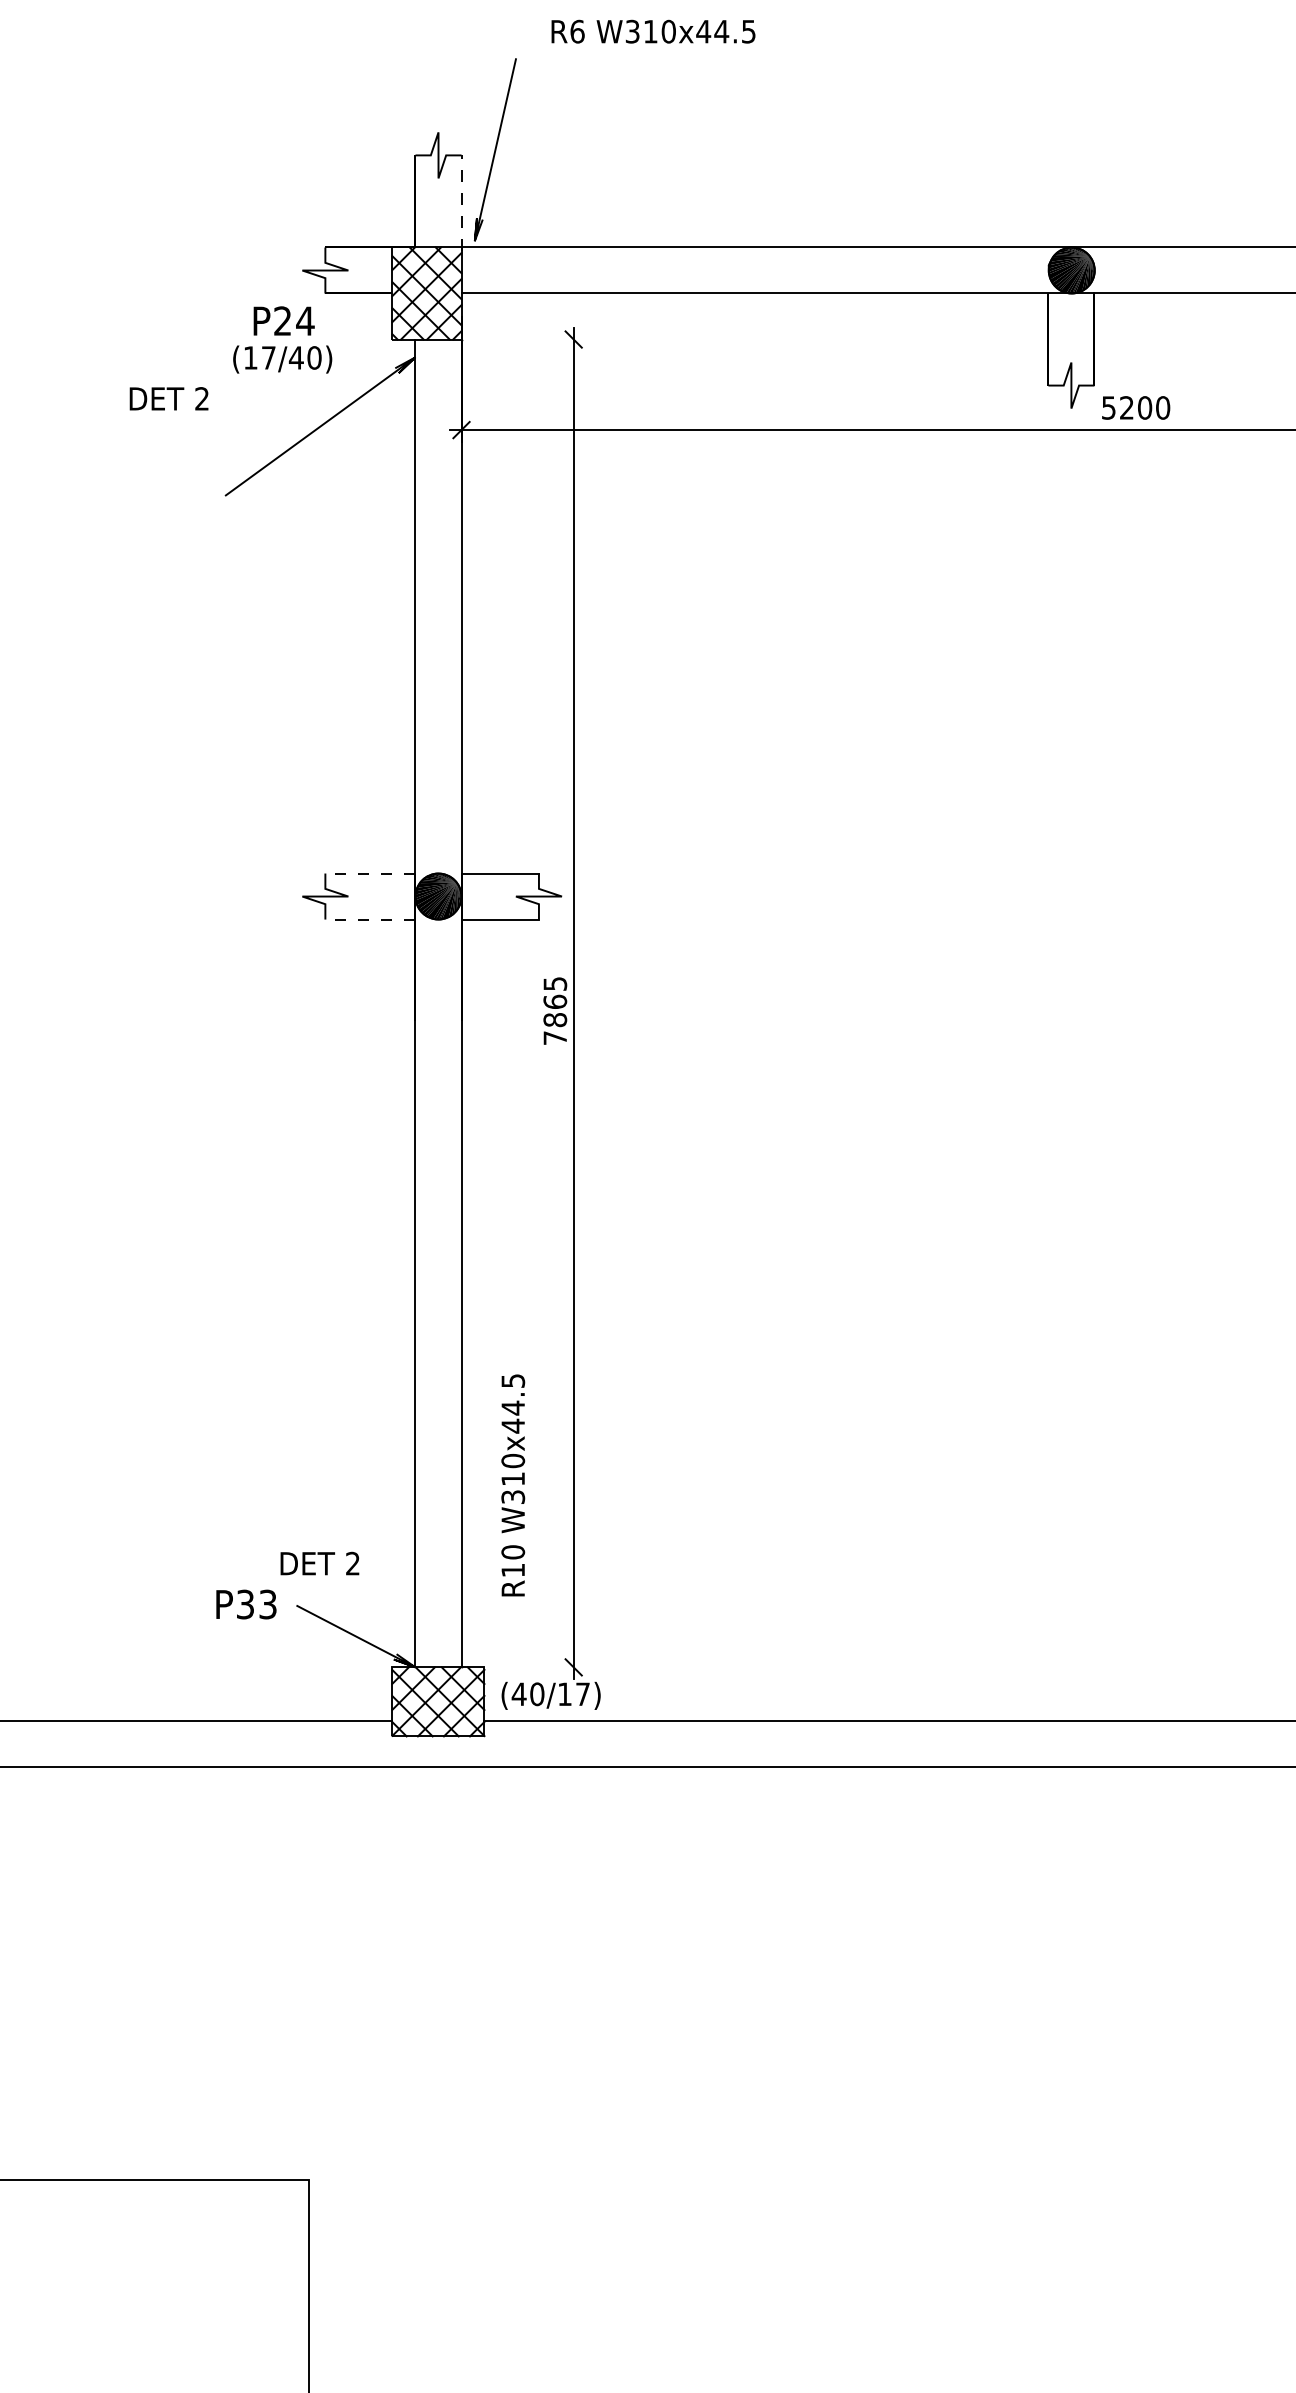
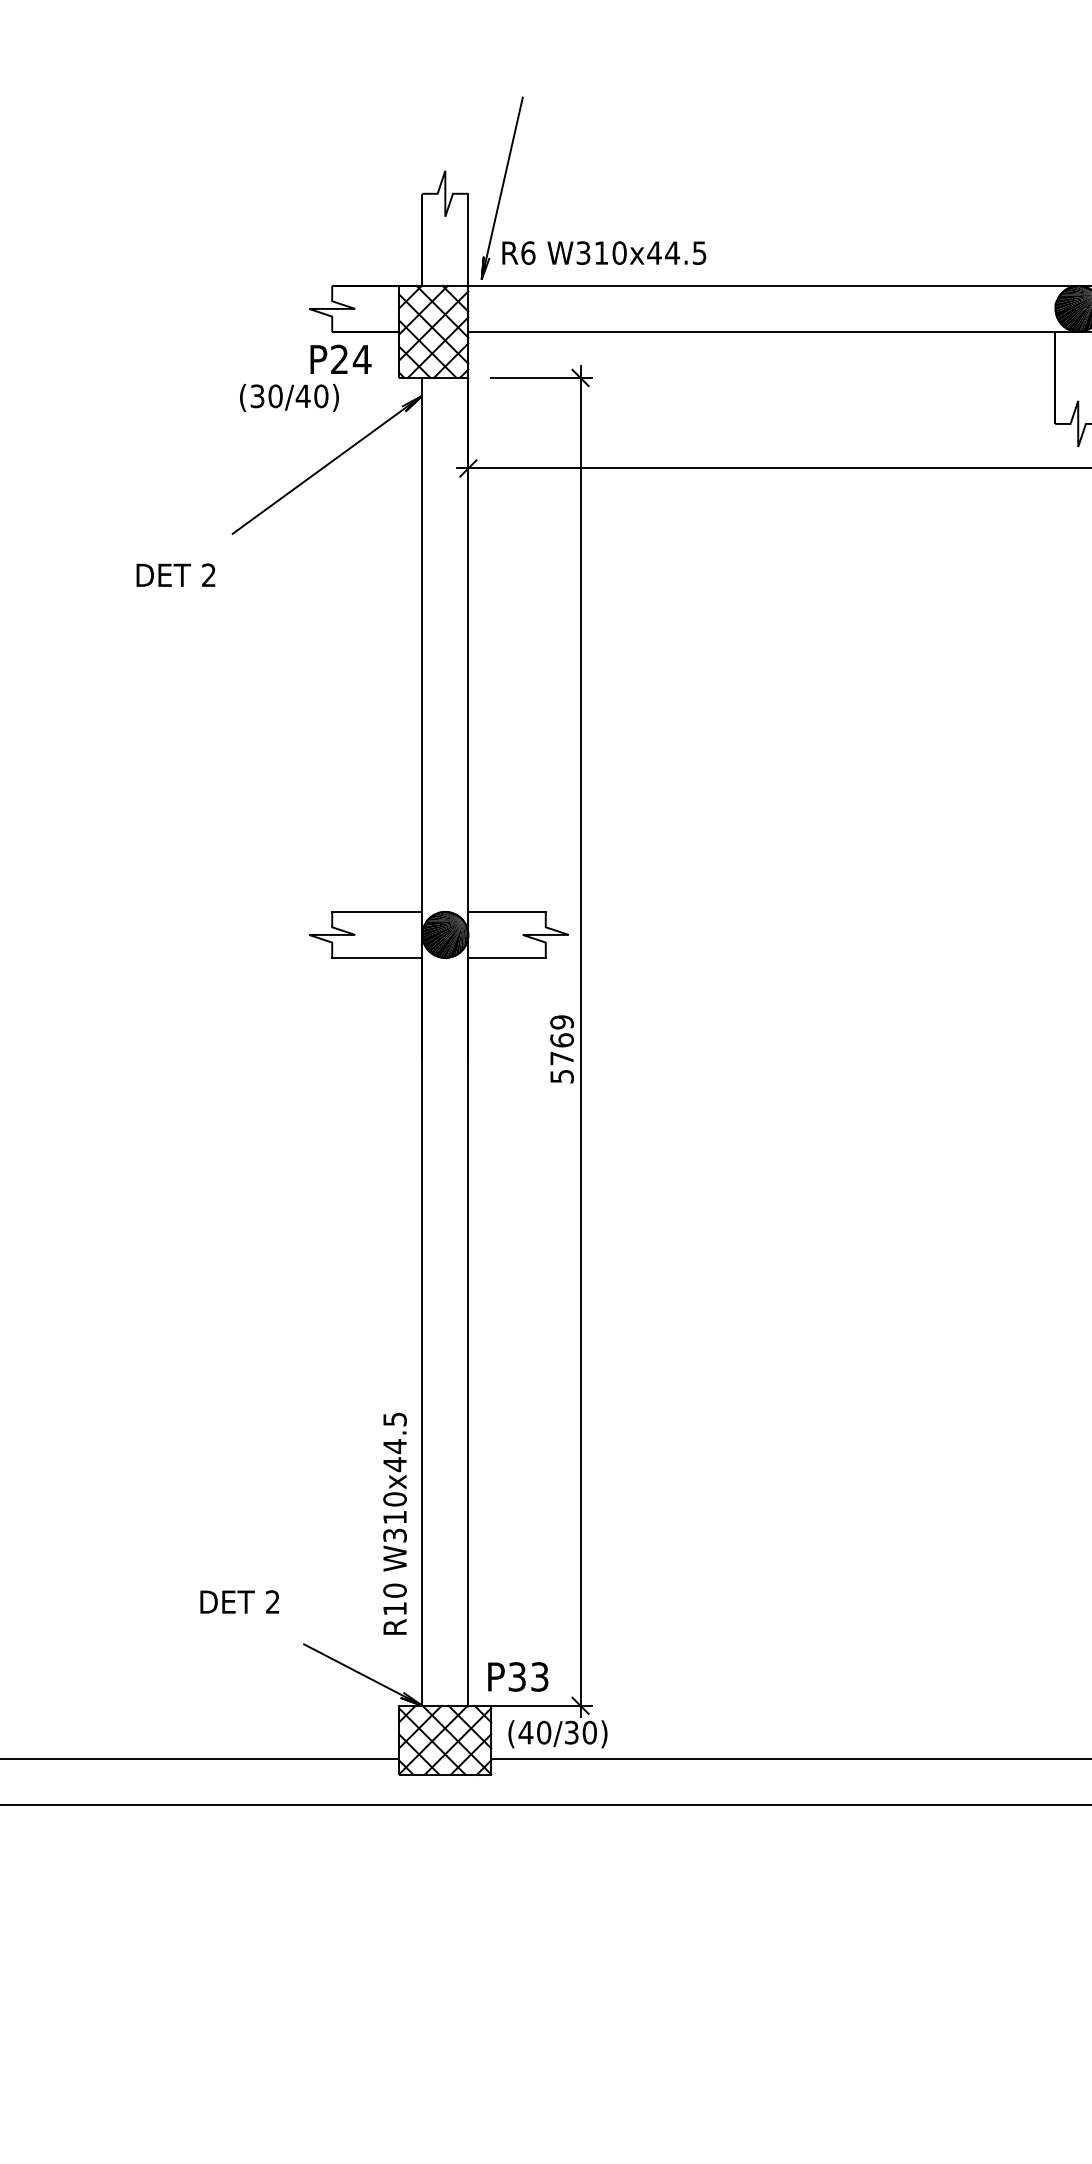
text: (653, 31) -> (604, 252), moved
line: (461, 203) -> (468, 241), dashed -> solid
text: (283, 320) -> (340, 358), moved
line: (534, 339) -> (541, 377), added
text: (259, 357) -> (266, 395), (17/40) -> (30/40)
text: (168, 398) -> (175, 574), moved
line: (369, 873) -> (376, 911), dashed -> solid
line: (369, 919) -> (376, 957), dashed -> solid
text: (555, 1010) -> (562, 1048), 7865 -> 5769
text: (513, 1485) -> (395, 1523), moved
text: (319, 1563) -> (239, 1601), moved
text: (246, 1604) -> (518, 1676), moved
line: (534, 1667) -> (541, 1705), added
text: (574, 1694) -> (581, 1732), (40/17) -> (40/30)

